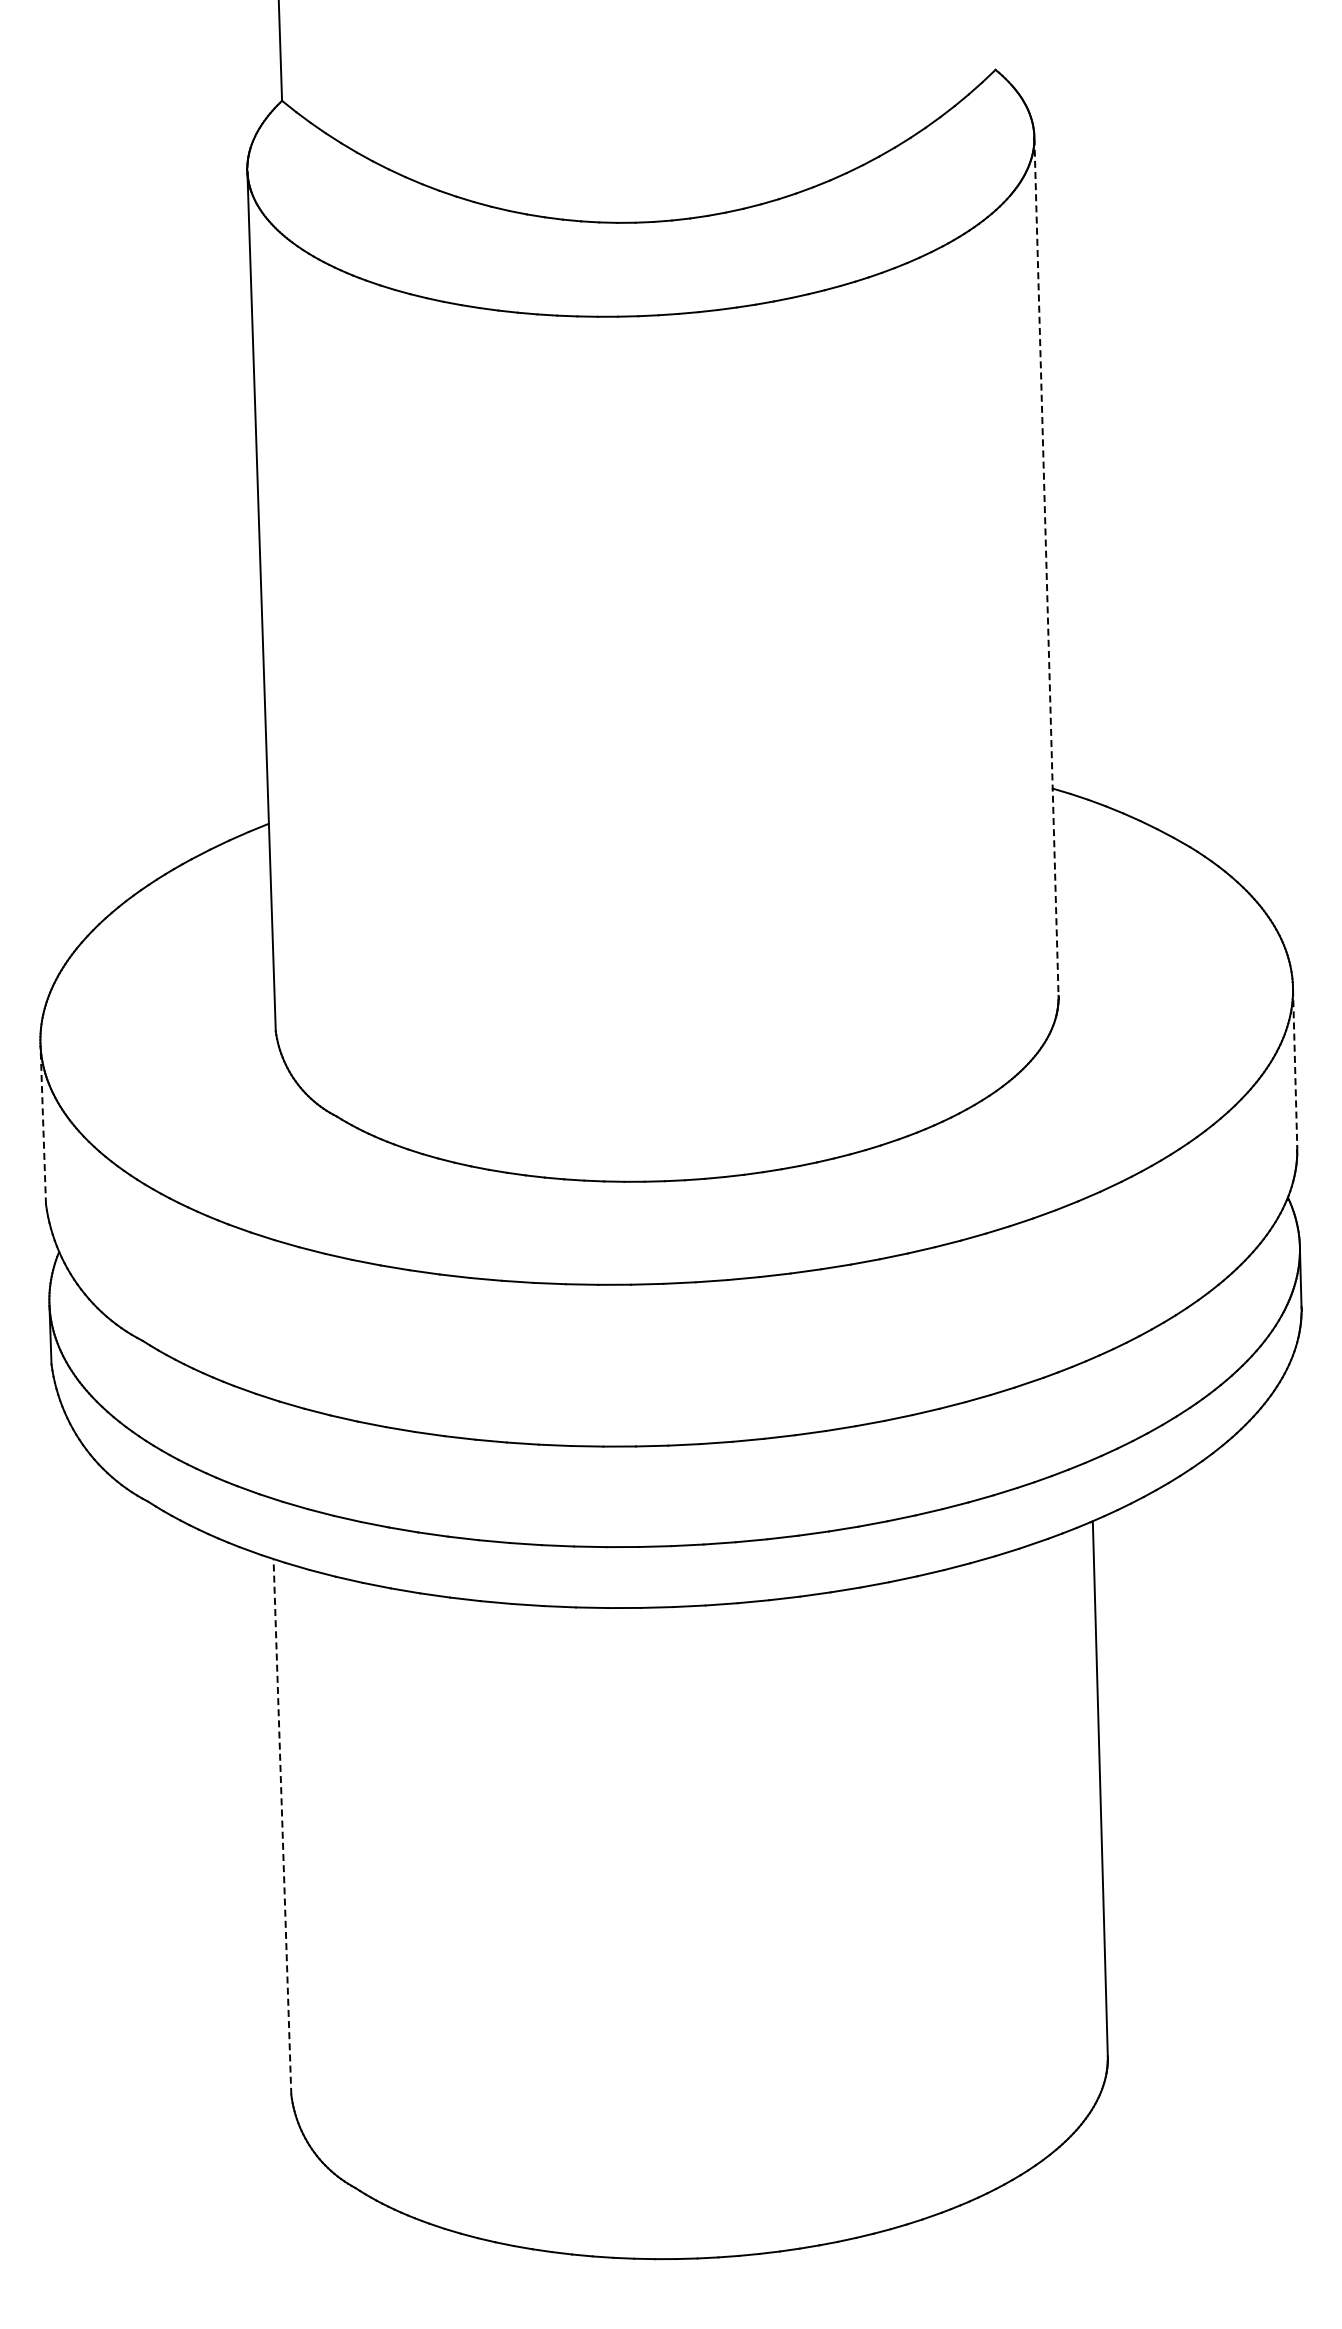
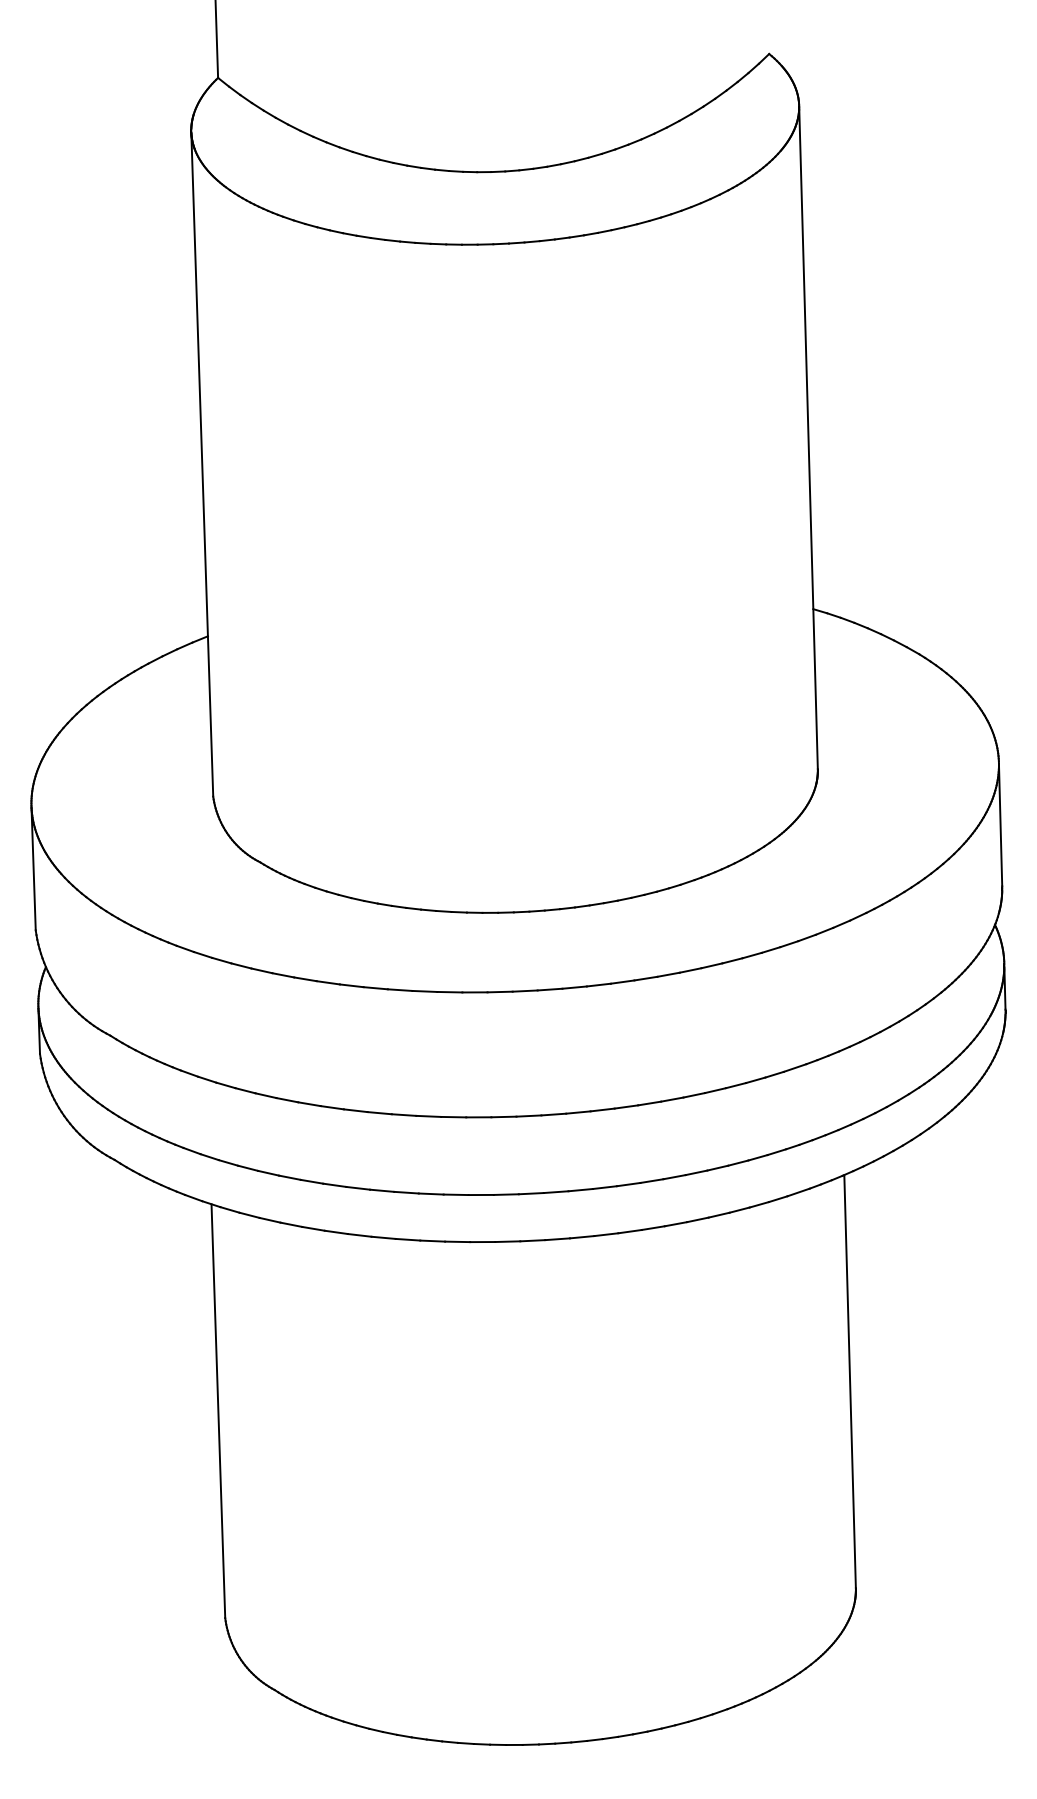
line: (1046, 567) -> (808, 438), dashed -> solid
line: (1295, 1068) -> (1000, 825), dashed -> solid
line: (43, 1124) -> (33, 868), dashed -> solid
line: (282, 1826) -> (218, 1410), dashed -> solid

